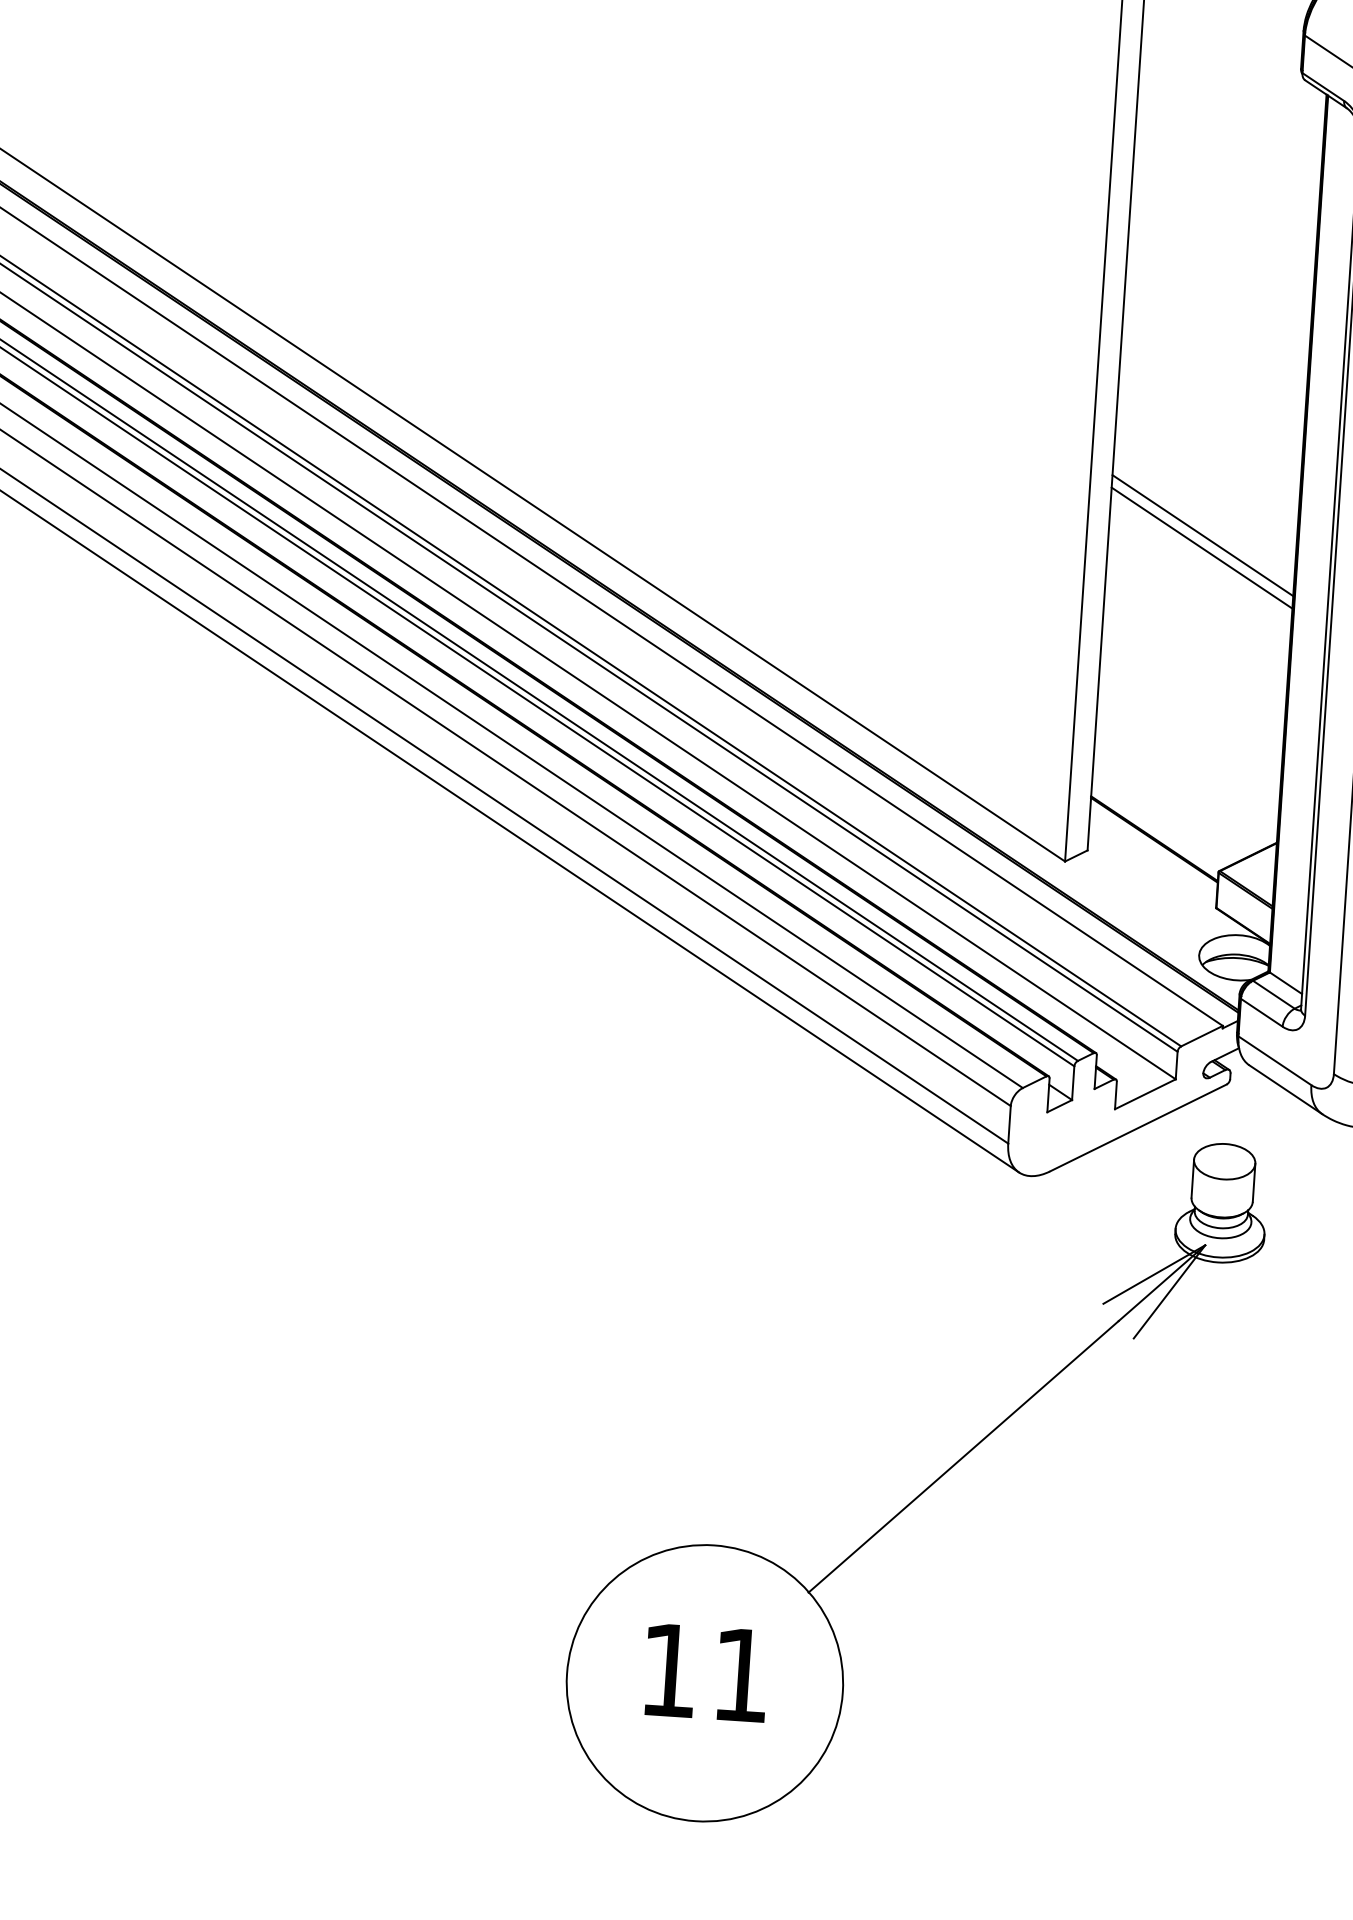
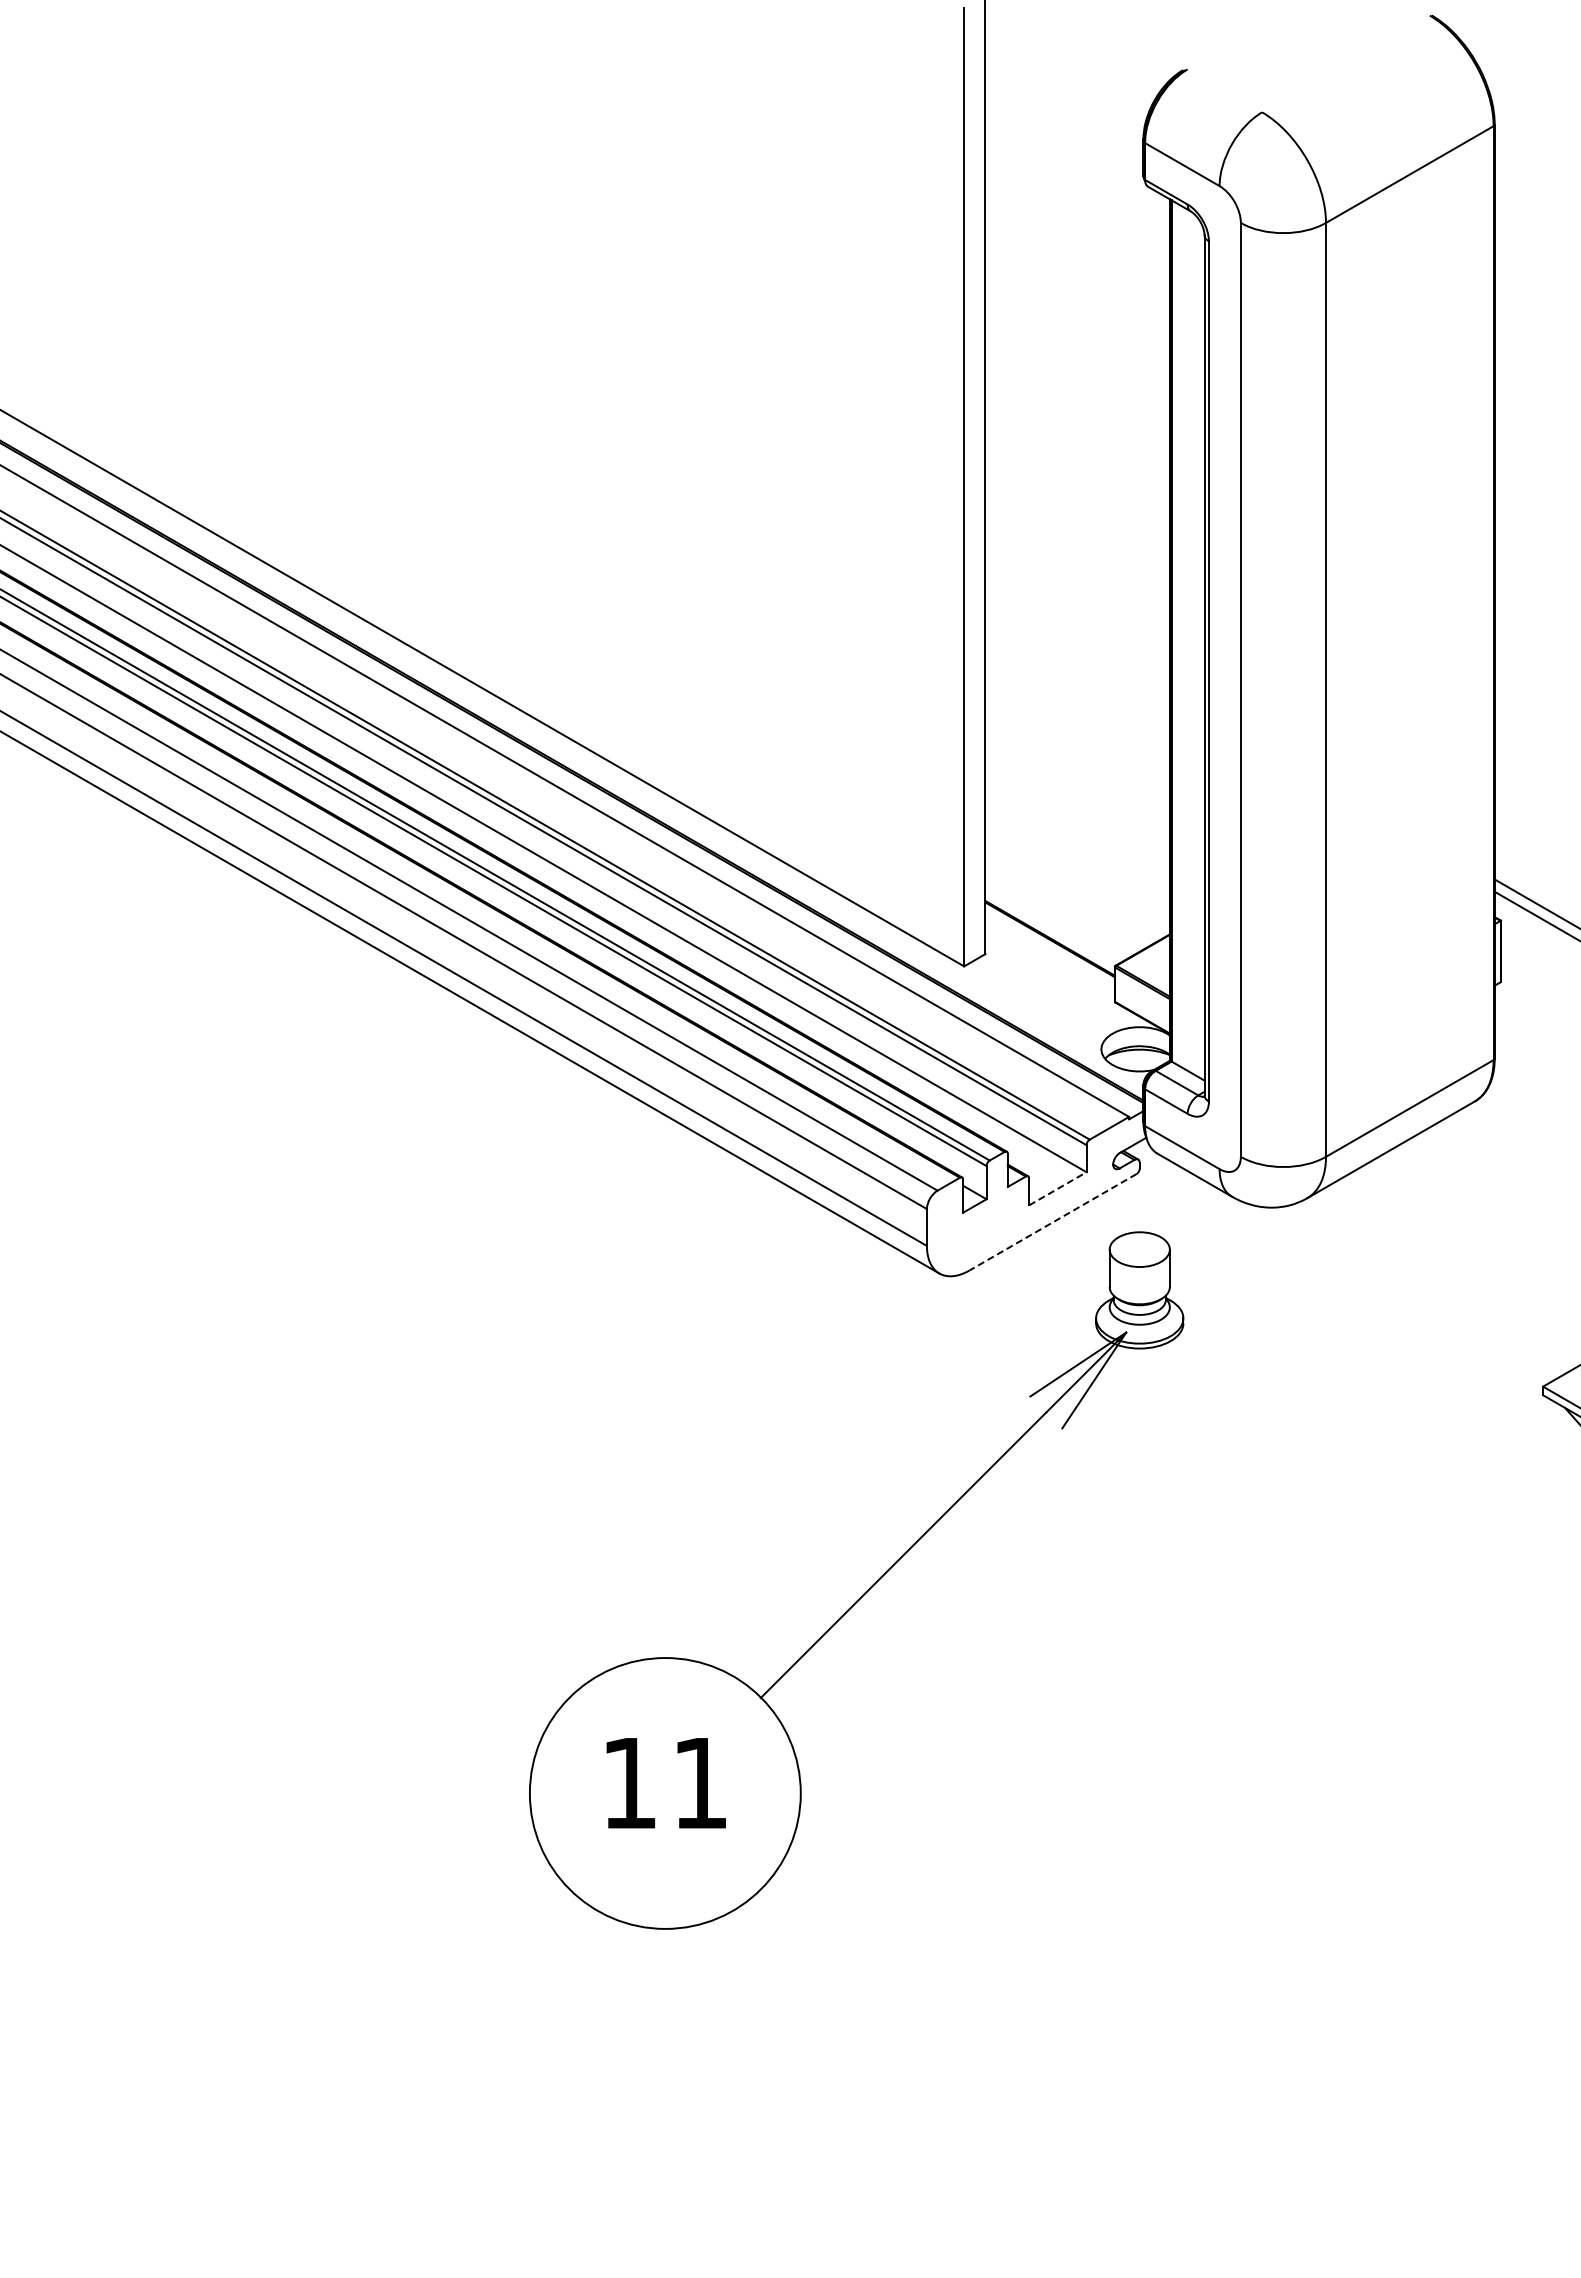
line: (1202, 535) -> (1077, 638), removed
line: (1201, 547) -> (1077, 650), removed
line: (1146, 1093) -> (1058, 1188), solid -> dashed
line: (1137, 1128) -> (1052, 1222), solid -> dashed

